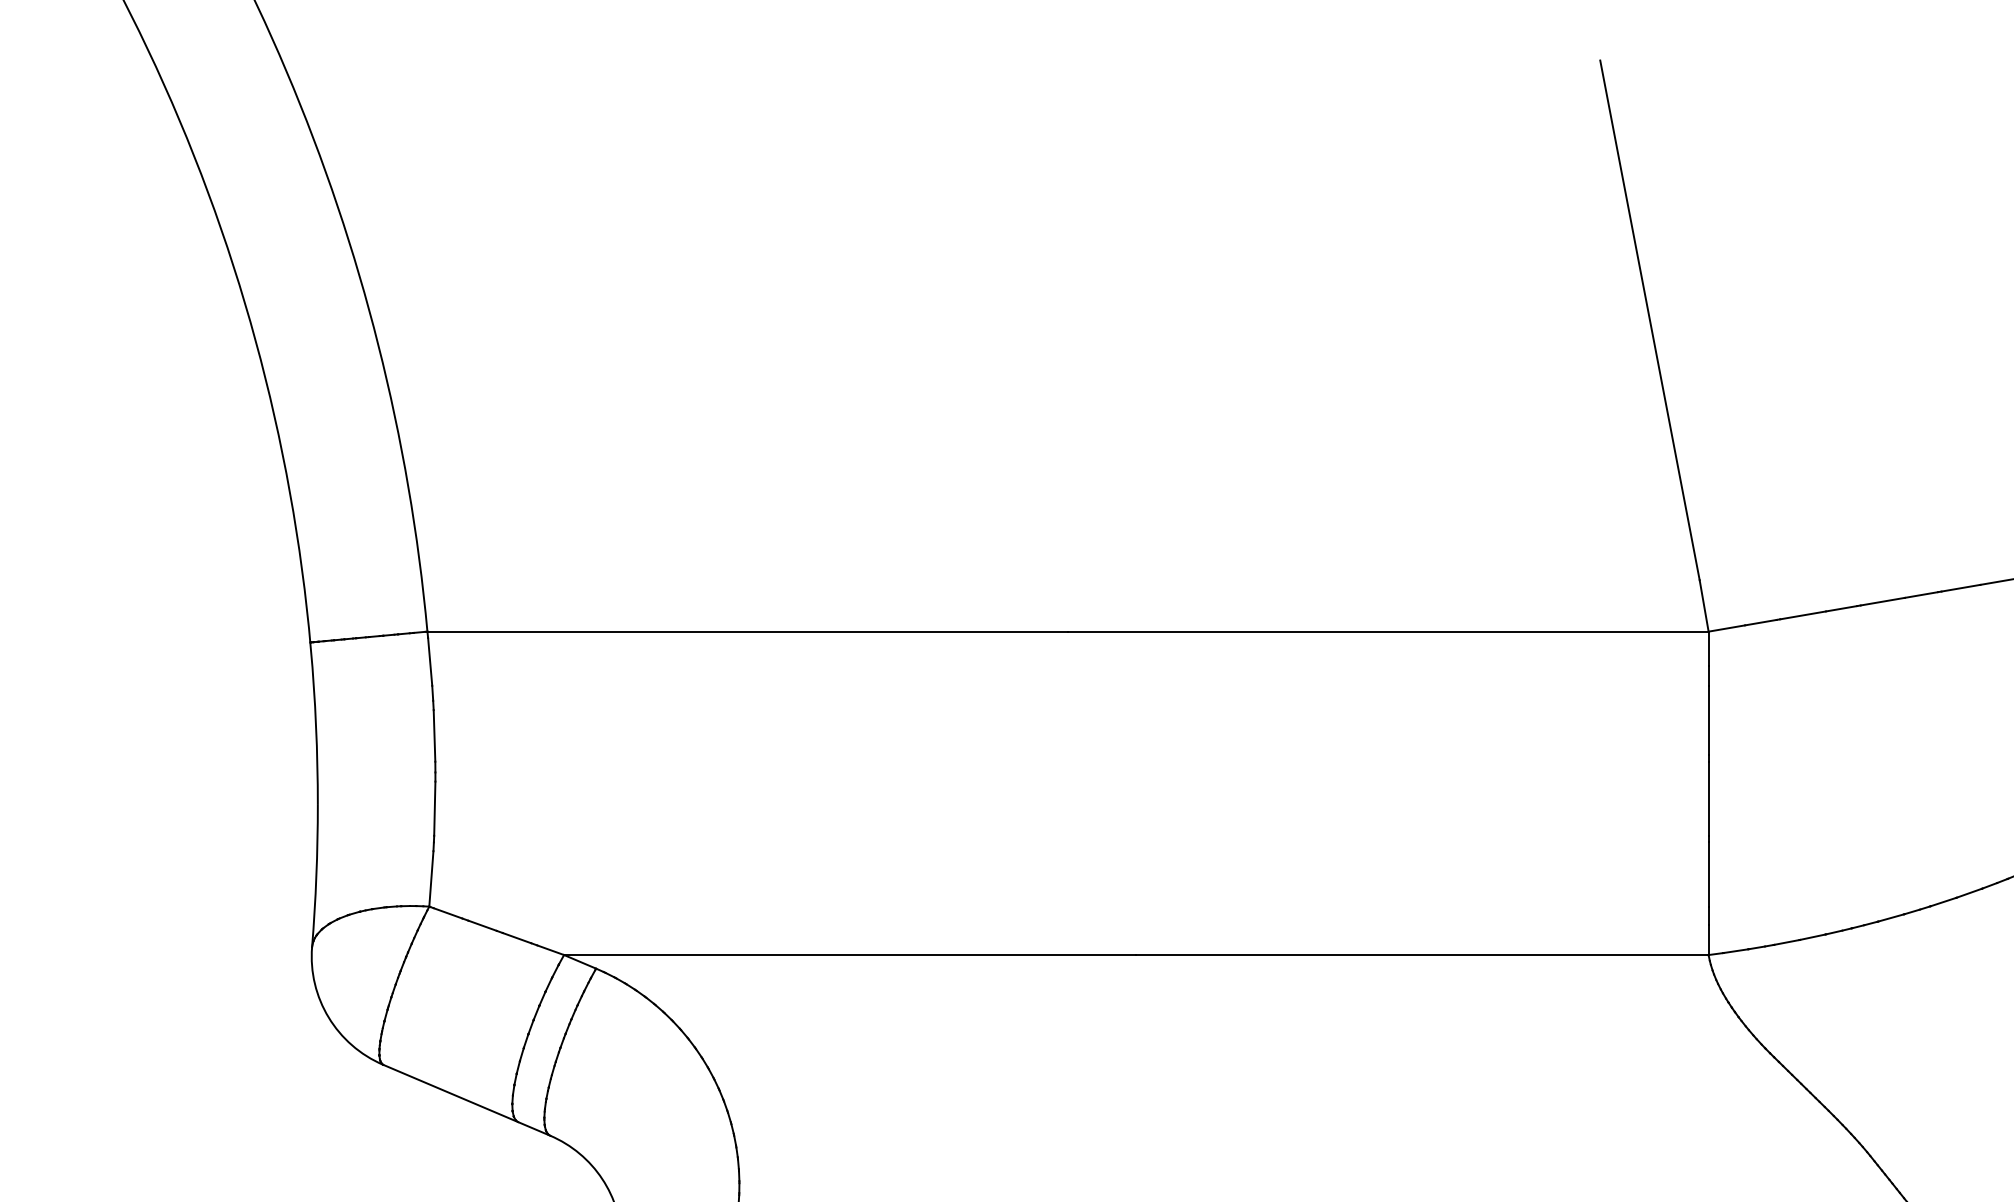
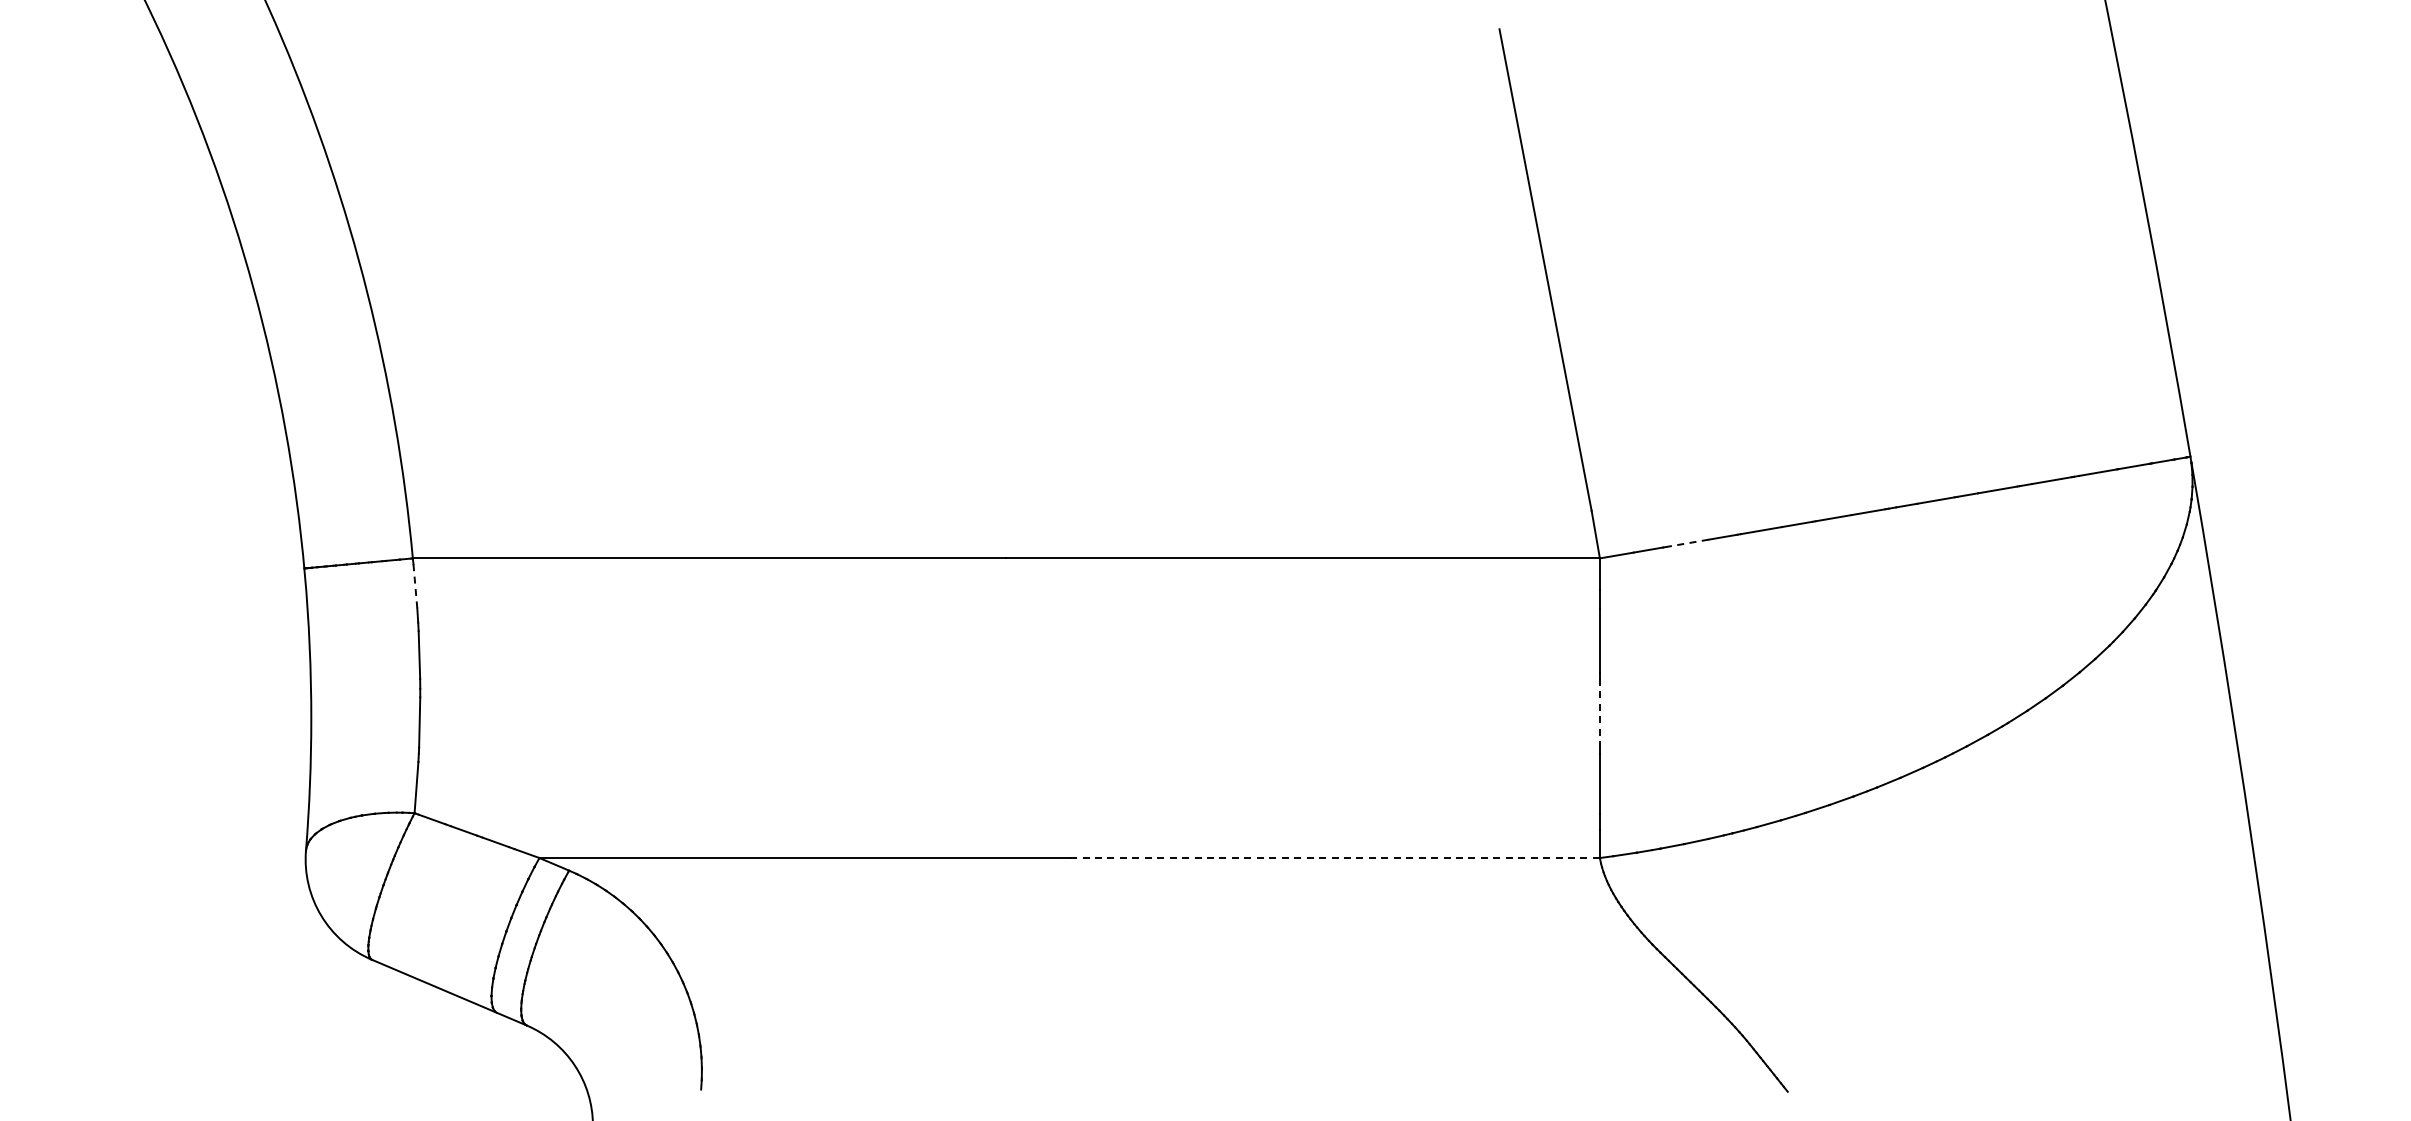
line: (1803, 615) -> (1687, 543), solid -> dashed
line: (430, 661) -> (415, 586), solid -> dashed
line: (1708, 799) -> (1599, 713), solid -> dashed
line: (1422, 955) -> (1334, 858), solid -> dashed

